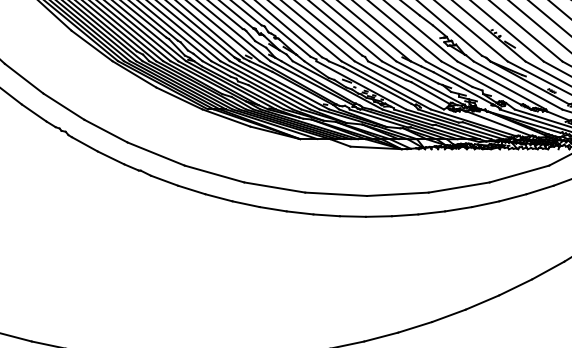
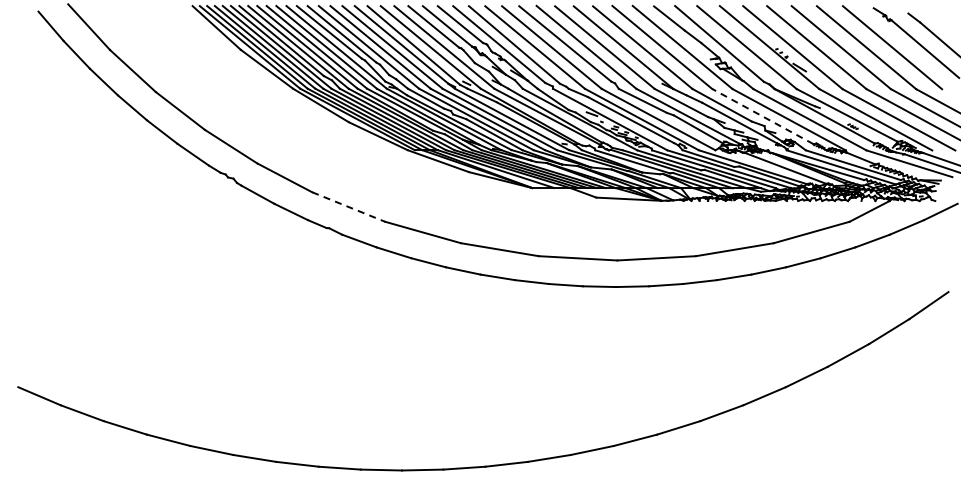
line: (480, 82) -> (762, 116), solid -> dashed
line: (156, 154) -> (349, 207), solid -> dashed

